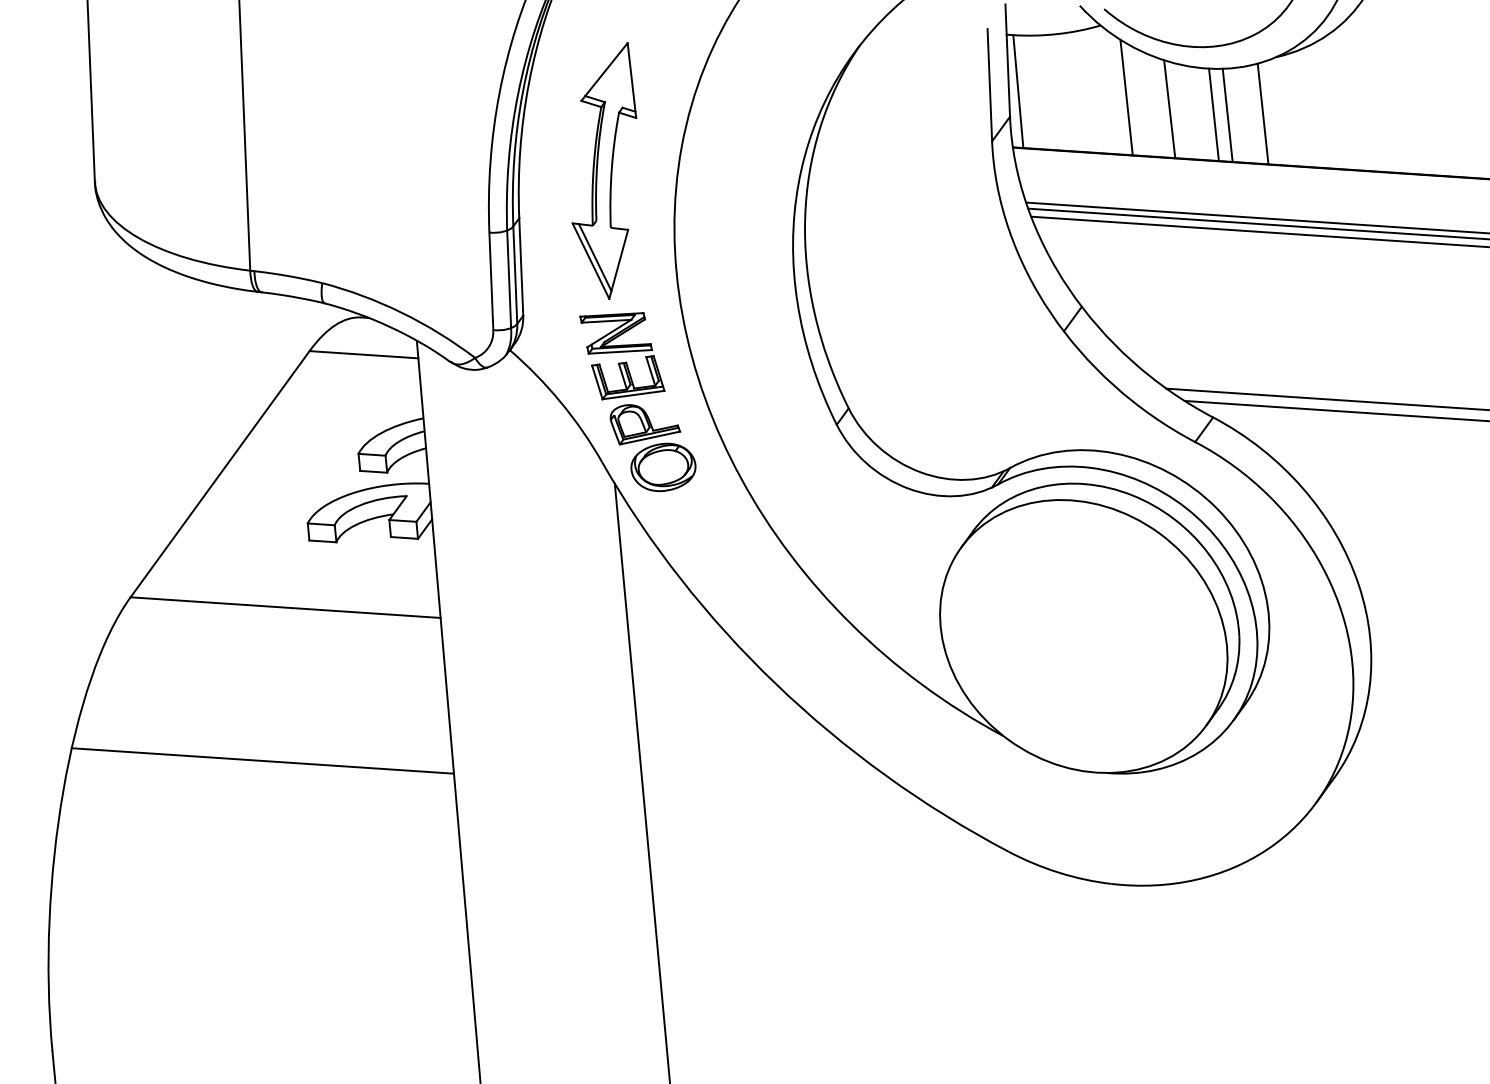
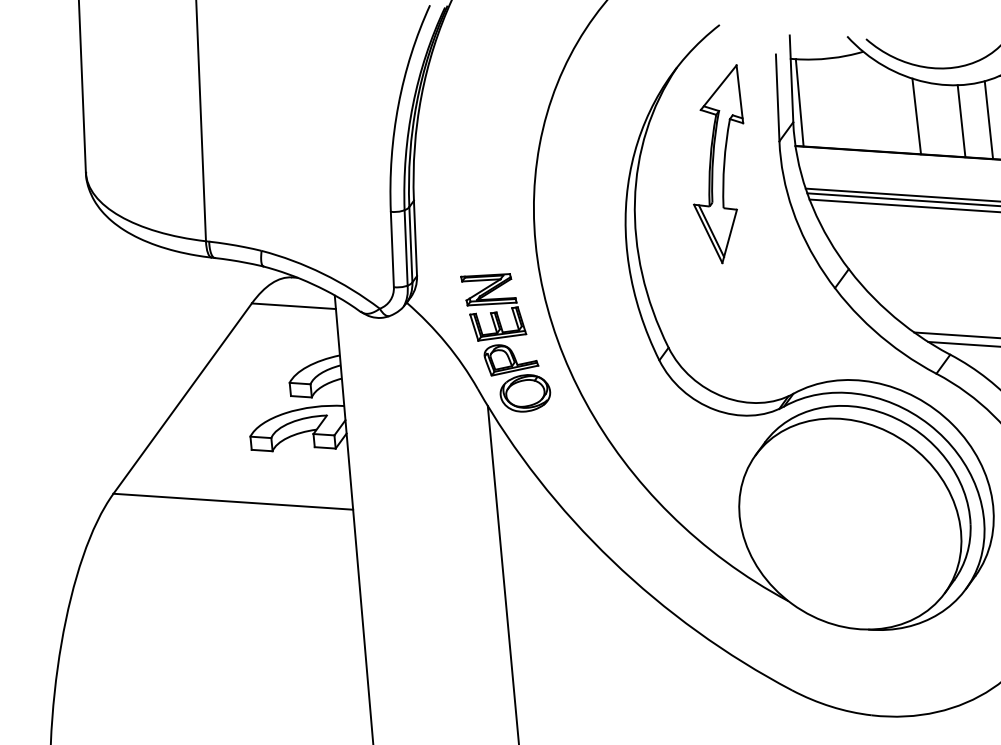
line: (1126, 97) -> (883, 107), removed
line: (1213, 114) -> (950, 120), removed
part: (604, 170) -> (718, 163), moved
line: (262, 760) -> (215, 619), removed

